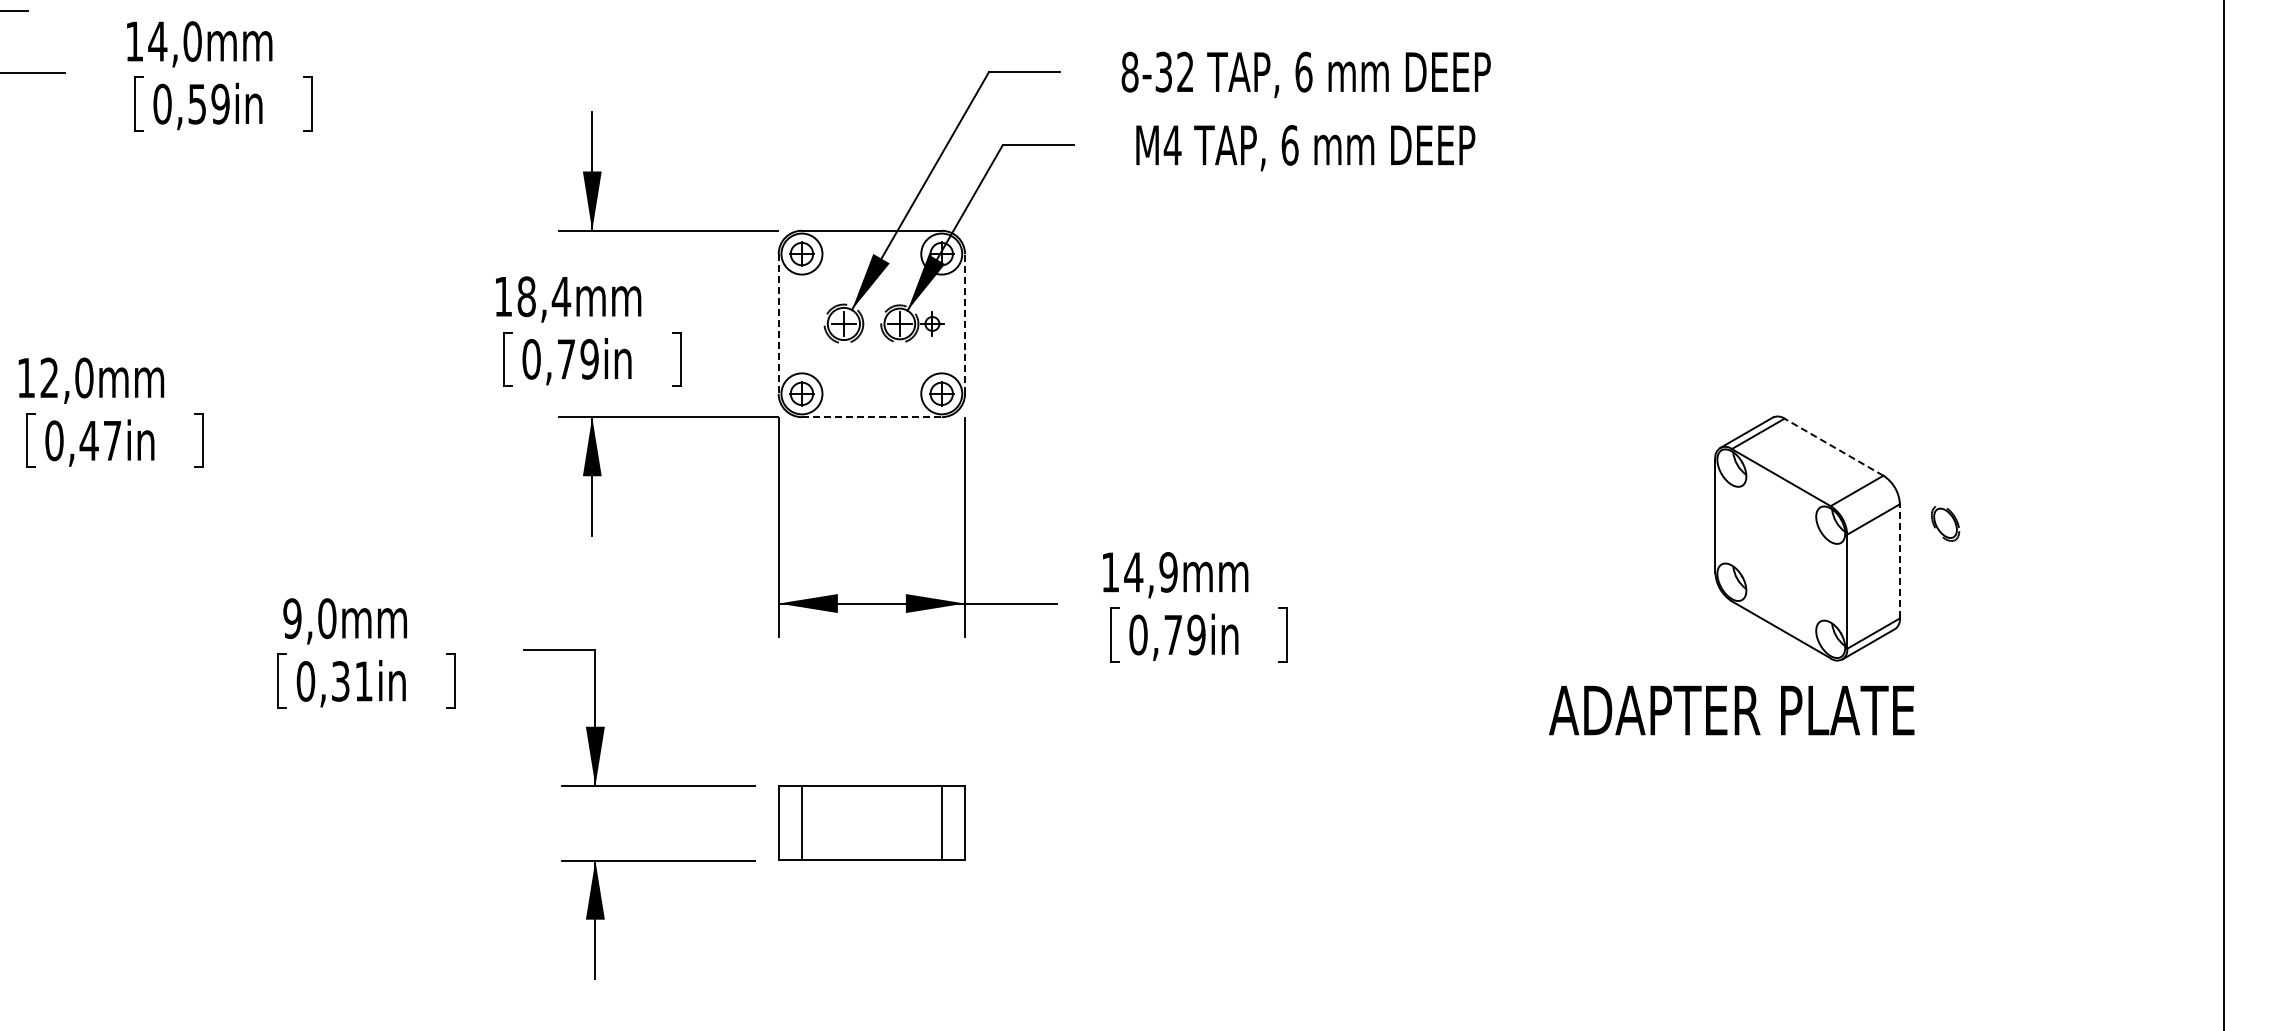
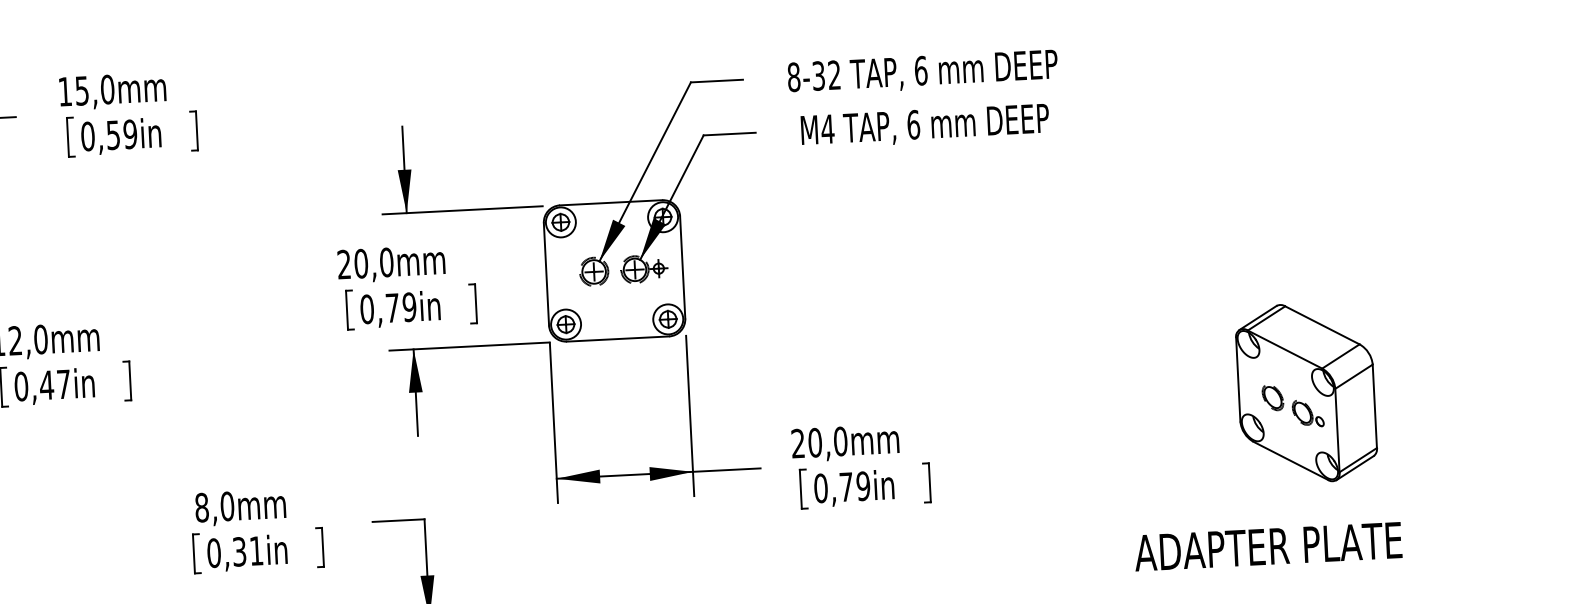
text: (157, 41) -> (81, 90), 14,0mm -> 15,0mm
text: (532, 296) -> (365, 263), 18,4mm -> 20,0mm
line: (778, 323) -> (546, 274), dashed -> solid
line: (965, 323) -> (683, 267), dashed -> solid
line: (871, 417) -> (617, 339), dashed -> solid
line: (1833, 446) -> (1322, 324), dashed -> solid
part: (1945, 523) -> (1272, 397), moved
line: (1899, 560) -> (1374, 405), dashed -> solid
part: (1808, 566) -> (1308, 413), added
text: (1139, 572) -> (819, 442), 14,9mm -> 20,0mm
text: (292, 618) -> (201, 507), 9,0mm -> 8,0mm
text: (1731, 710) -> (1268, 546), moved

